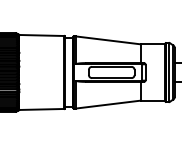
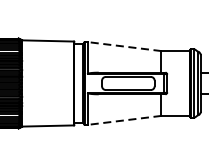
line: (107, 40) -> (123, 46), solid -> dashed
line: (107, 104) -> (123, 120), solid -> dashed

